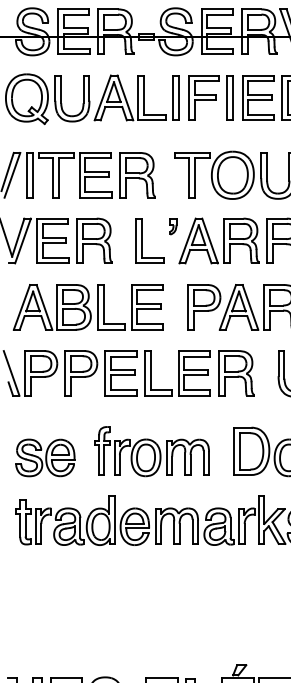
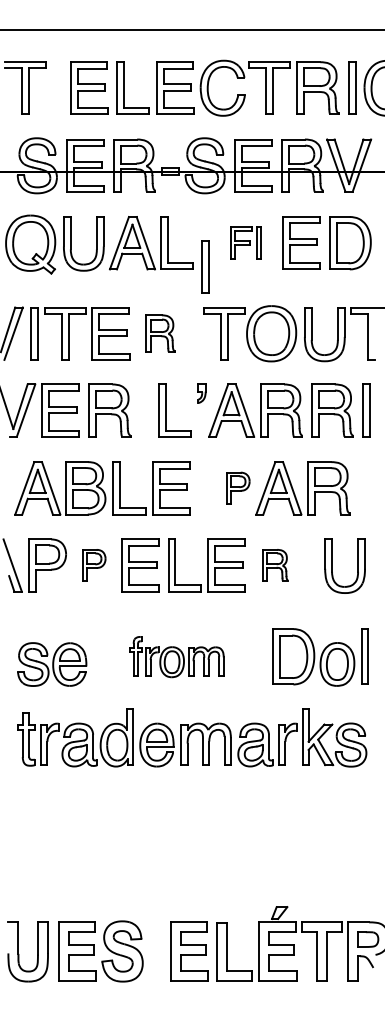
part: (176, 97) -> (205, 266), moved
part: (210, 97) -> (245, 242), size x0.6
part: (137, 175) -> (160, 333), size x0.7
part: (204, 307) -> (238, 488), size x0.6
part: (81, 373) -> (94, 565), size x0.6
part: (236, 373) -> (275, 565), size x0.6
part: (151, 451) -> (176, 656), size x0.7

